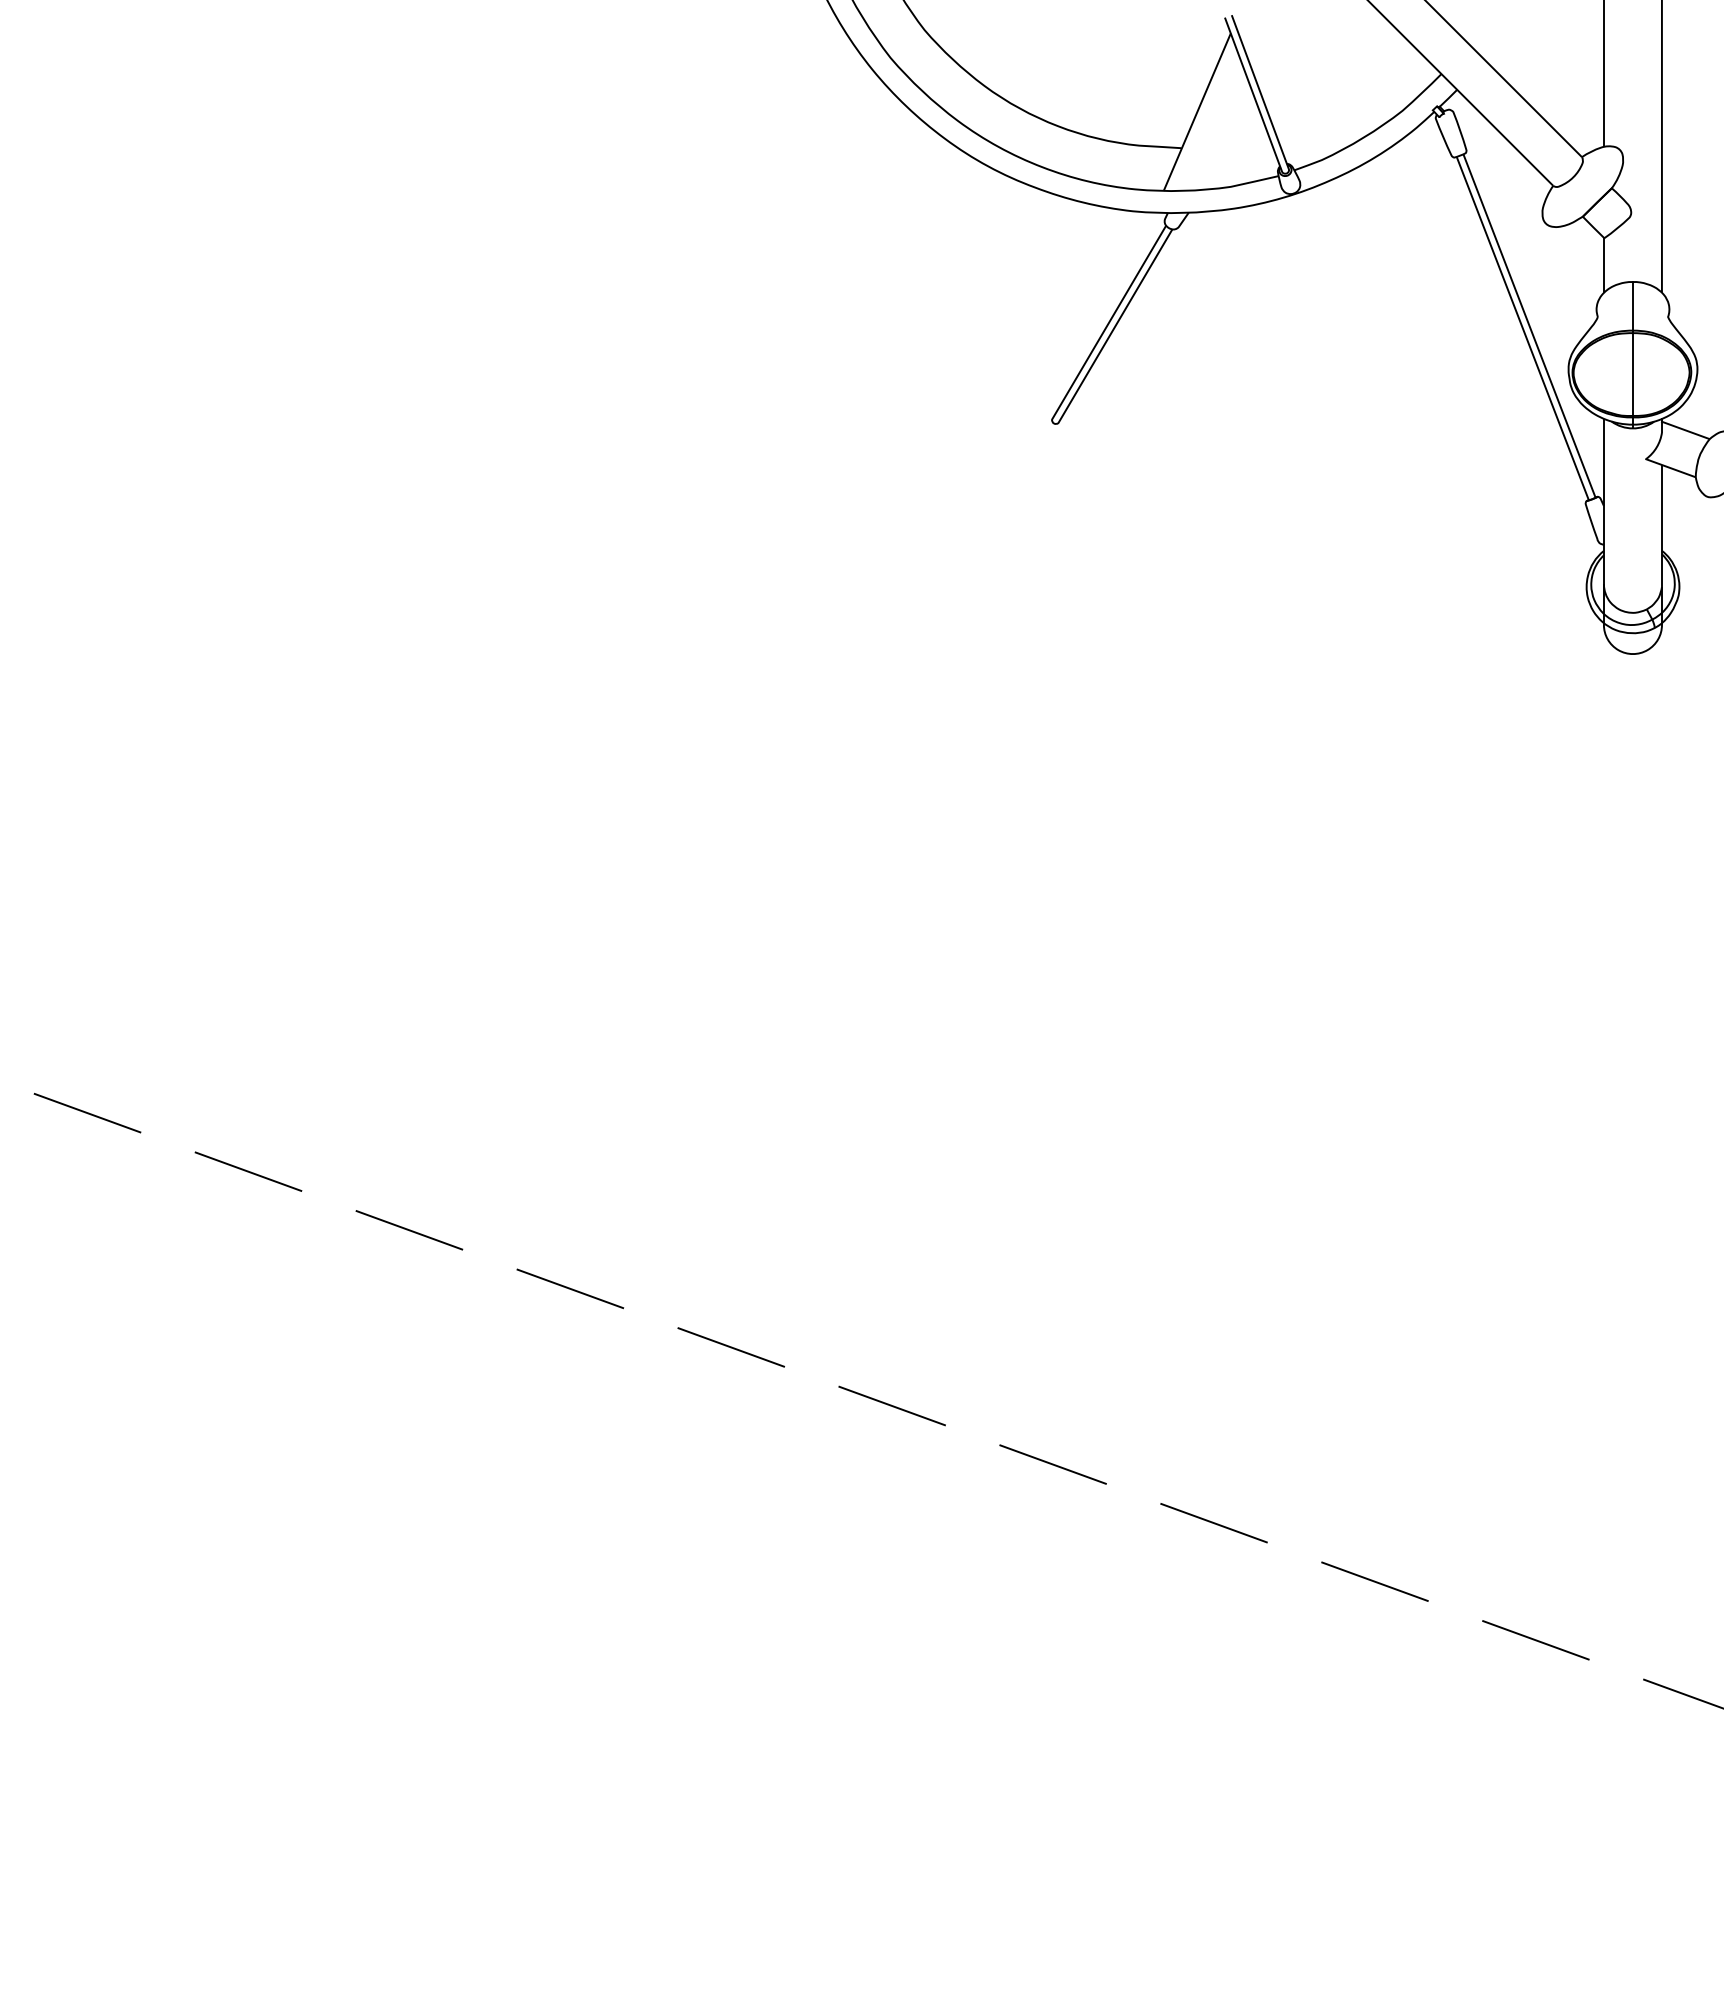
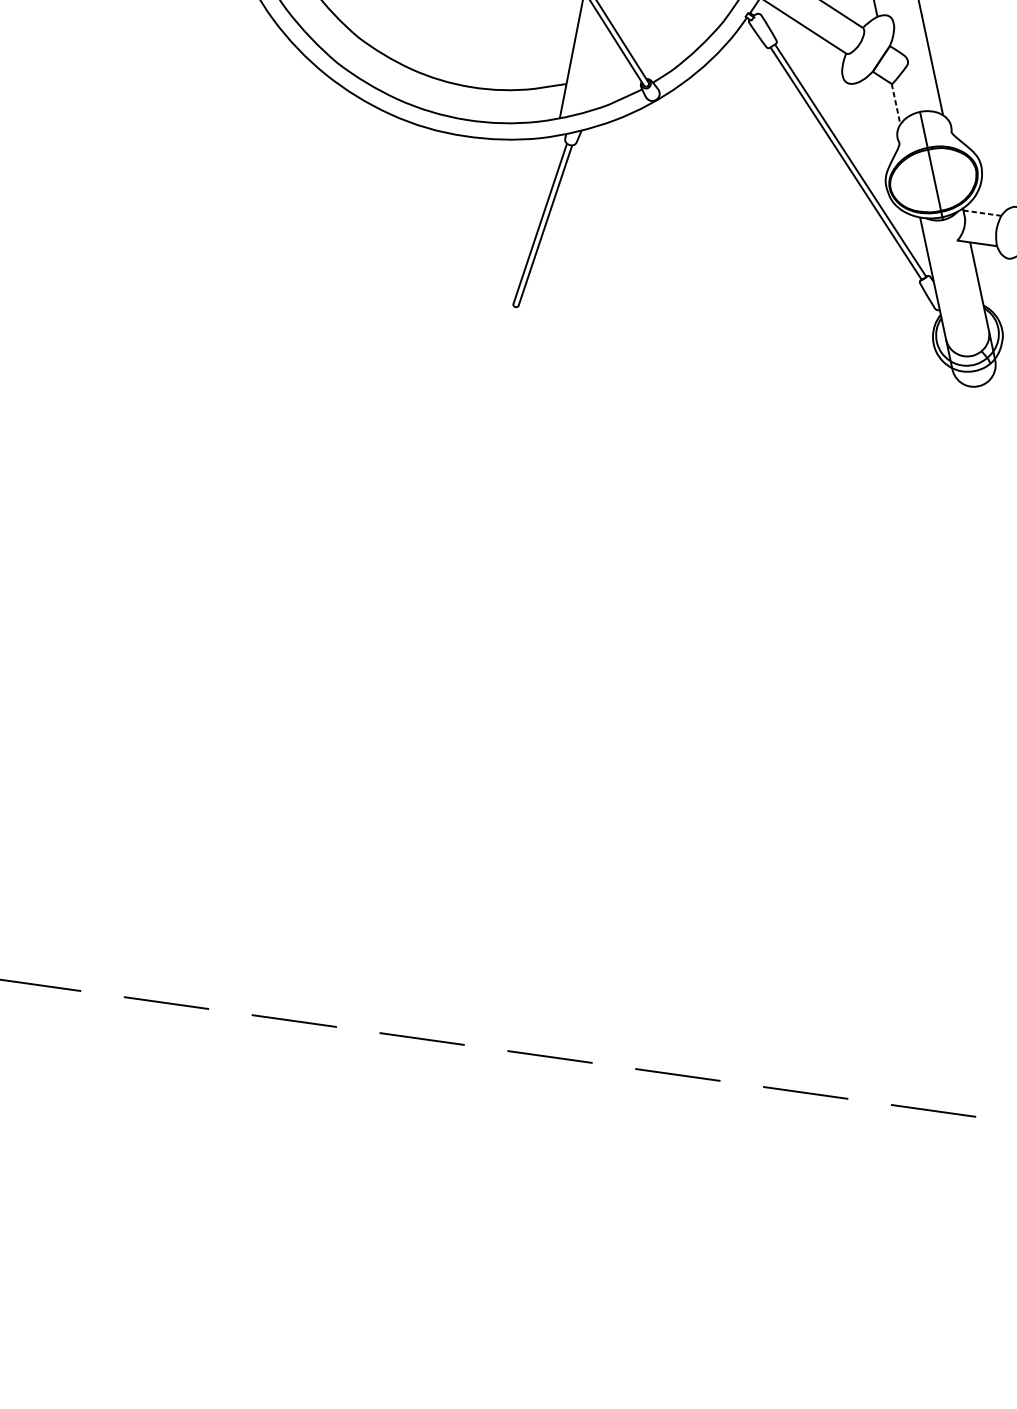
line: (1603, 265) -> (895, 104), solid -> dashed
line: (1685, 430) -> (982, 213), solid -> dashed

